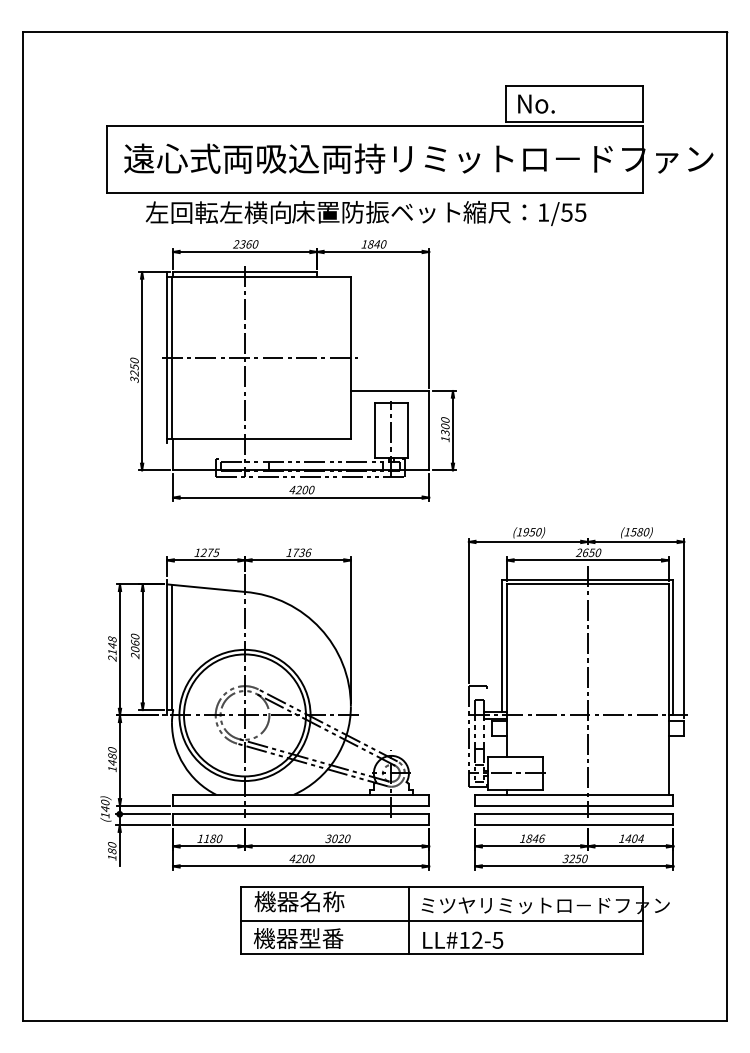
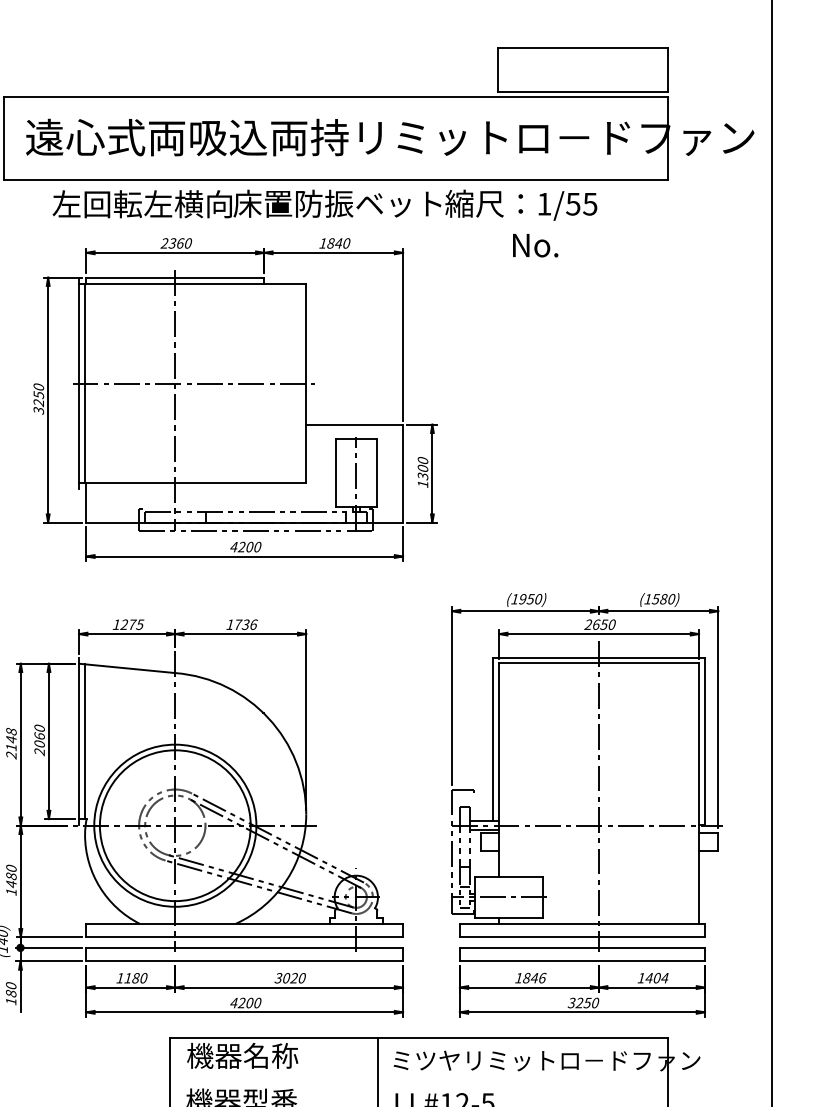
text: (536, 103) -> (535, 244), moved
line: (441, 920) -> (418, 1079), removed

